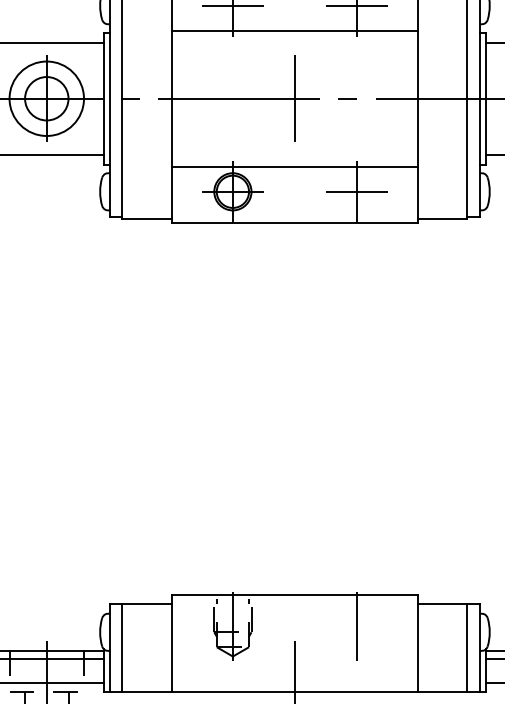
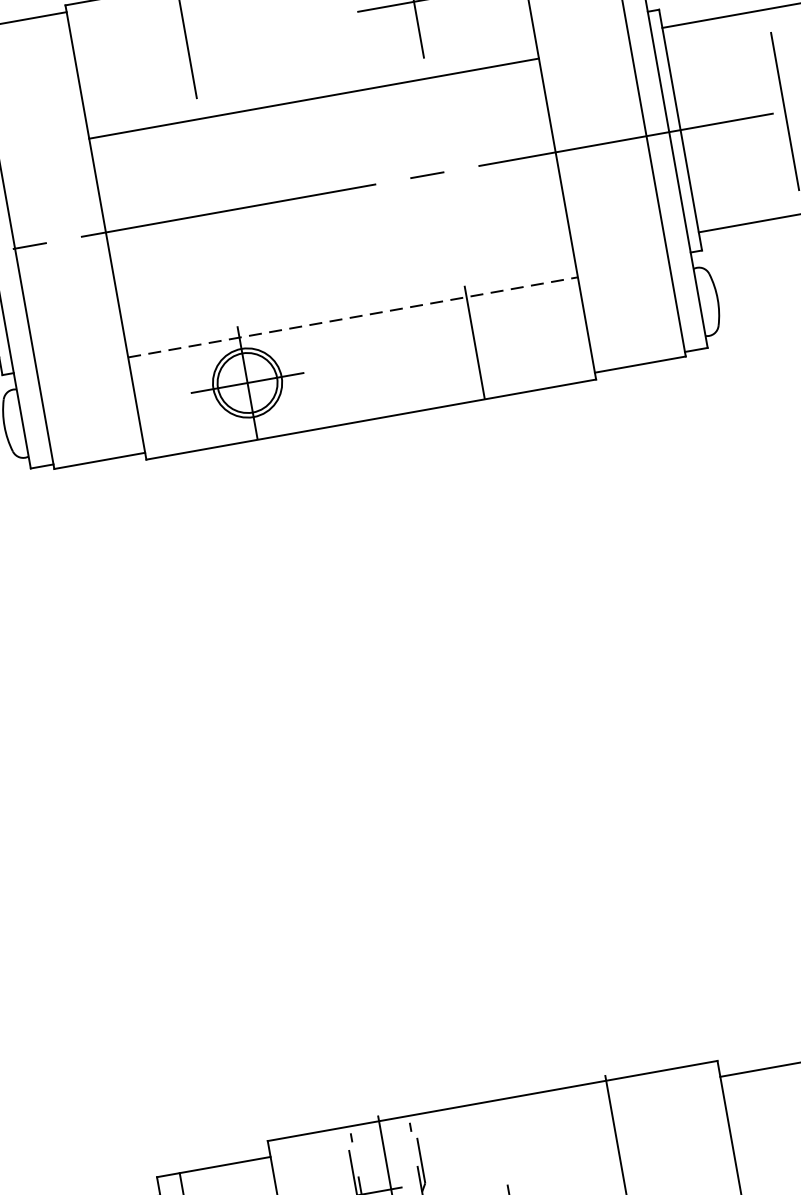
line: (232, 5) -> (186, 42), removed
line: (294, 30) -> (313, 98), moved
line: (294, 98) -> (329, 192), removed
line: (294, 167) -> (352, 318), solid -> dashed
line: (356, 191) -> (473, 342), removed

